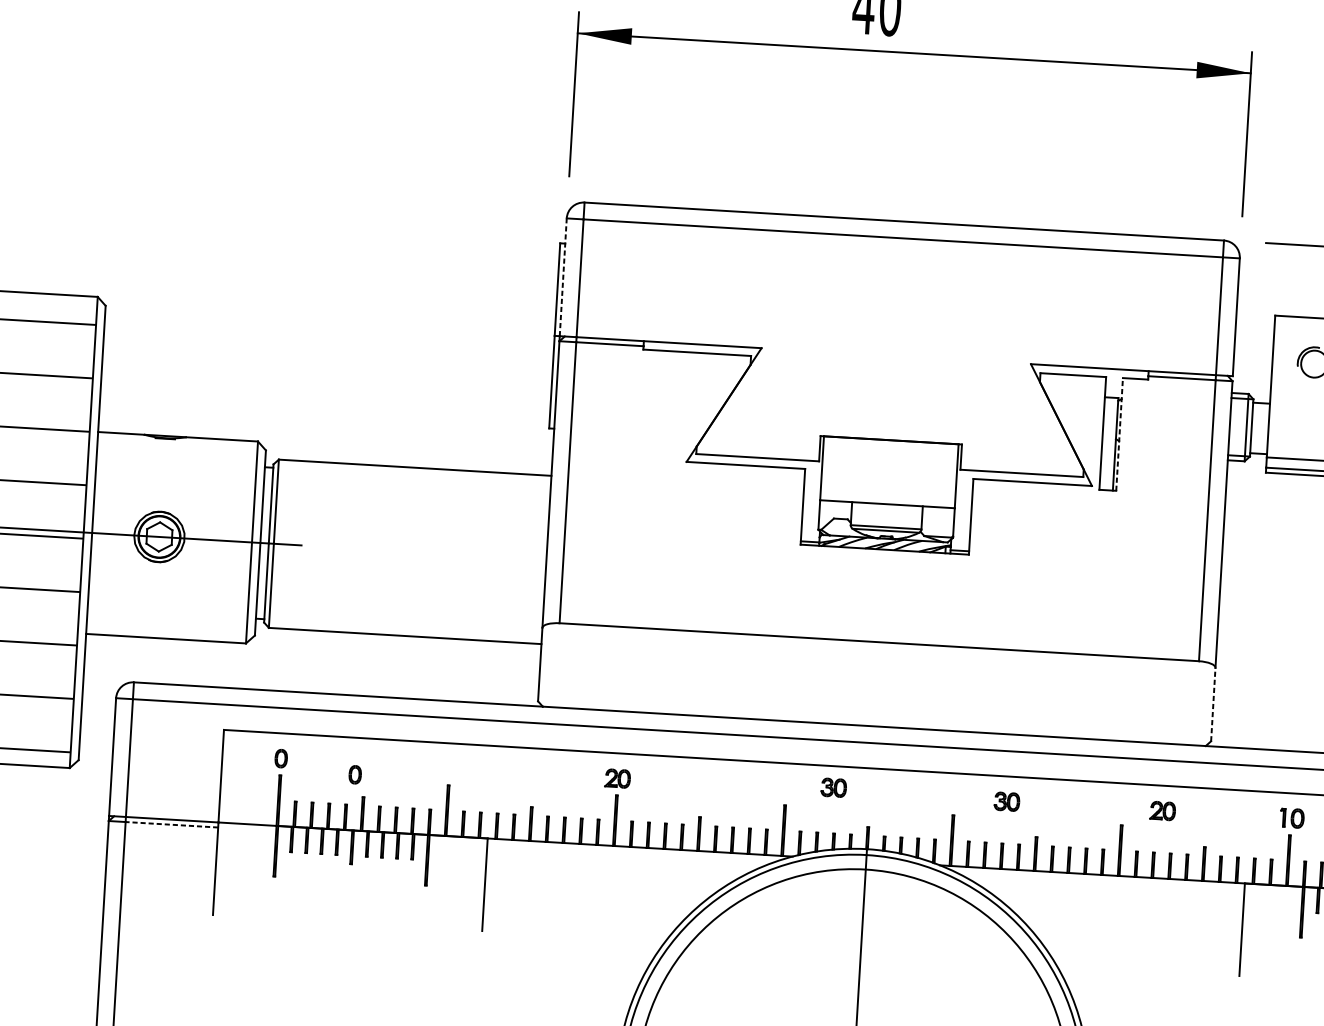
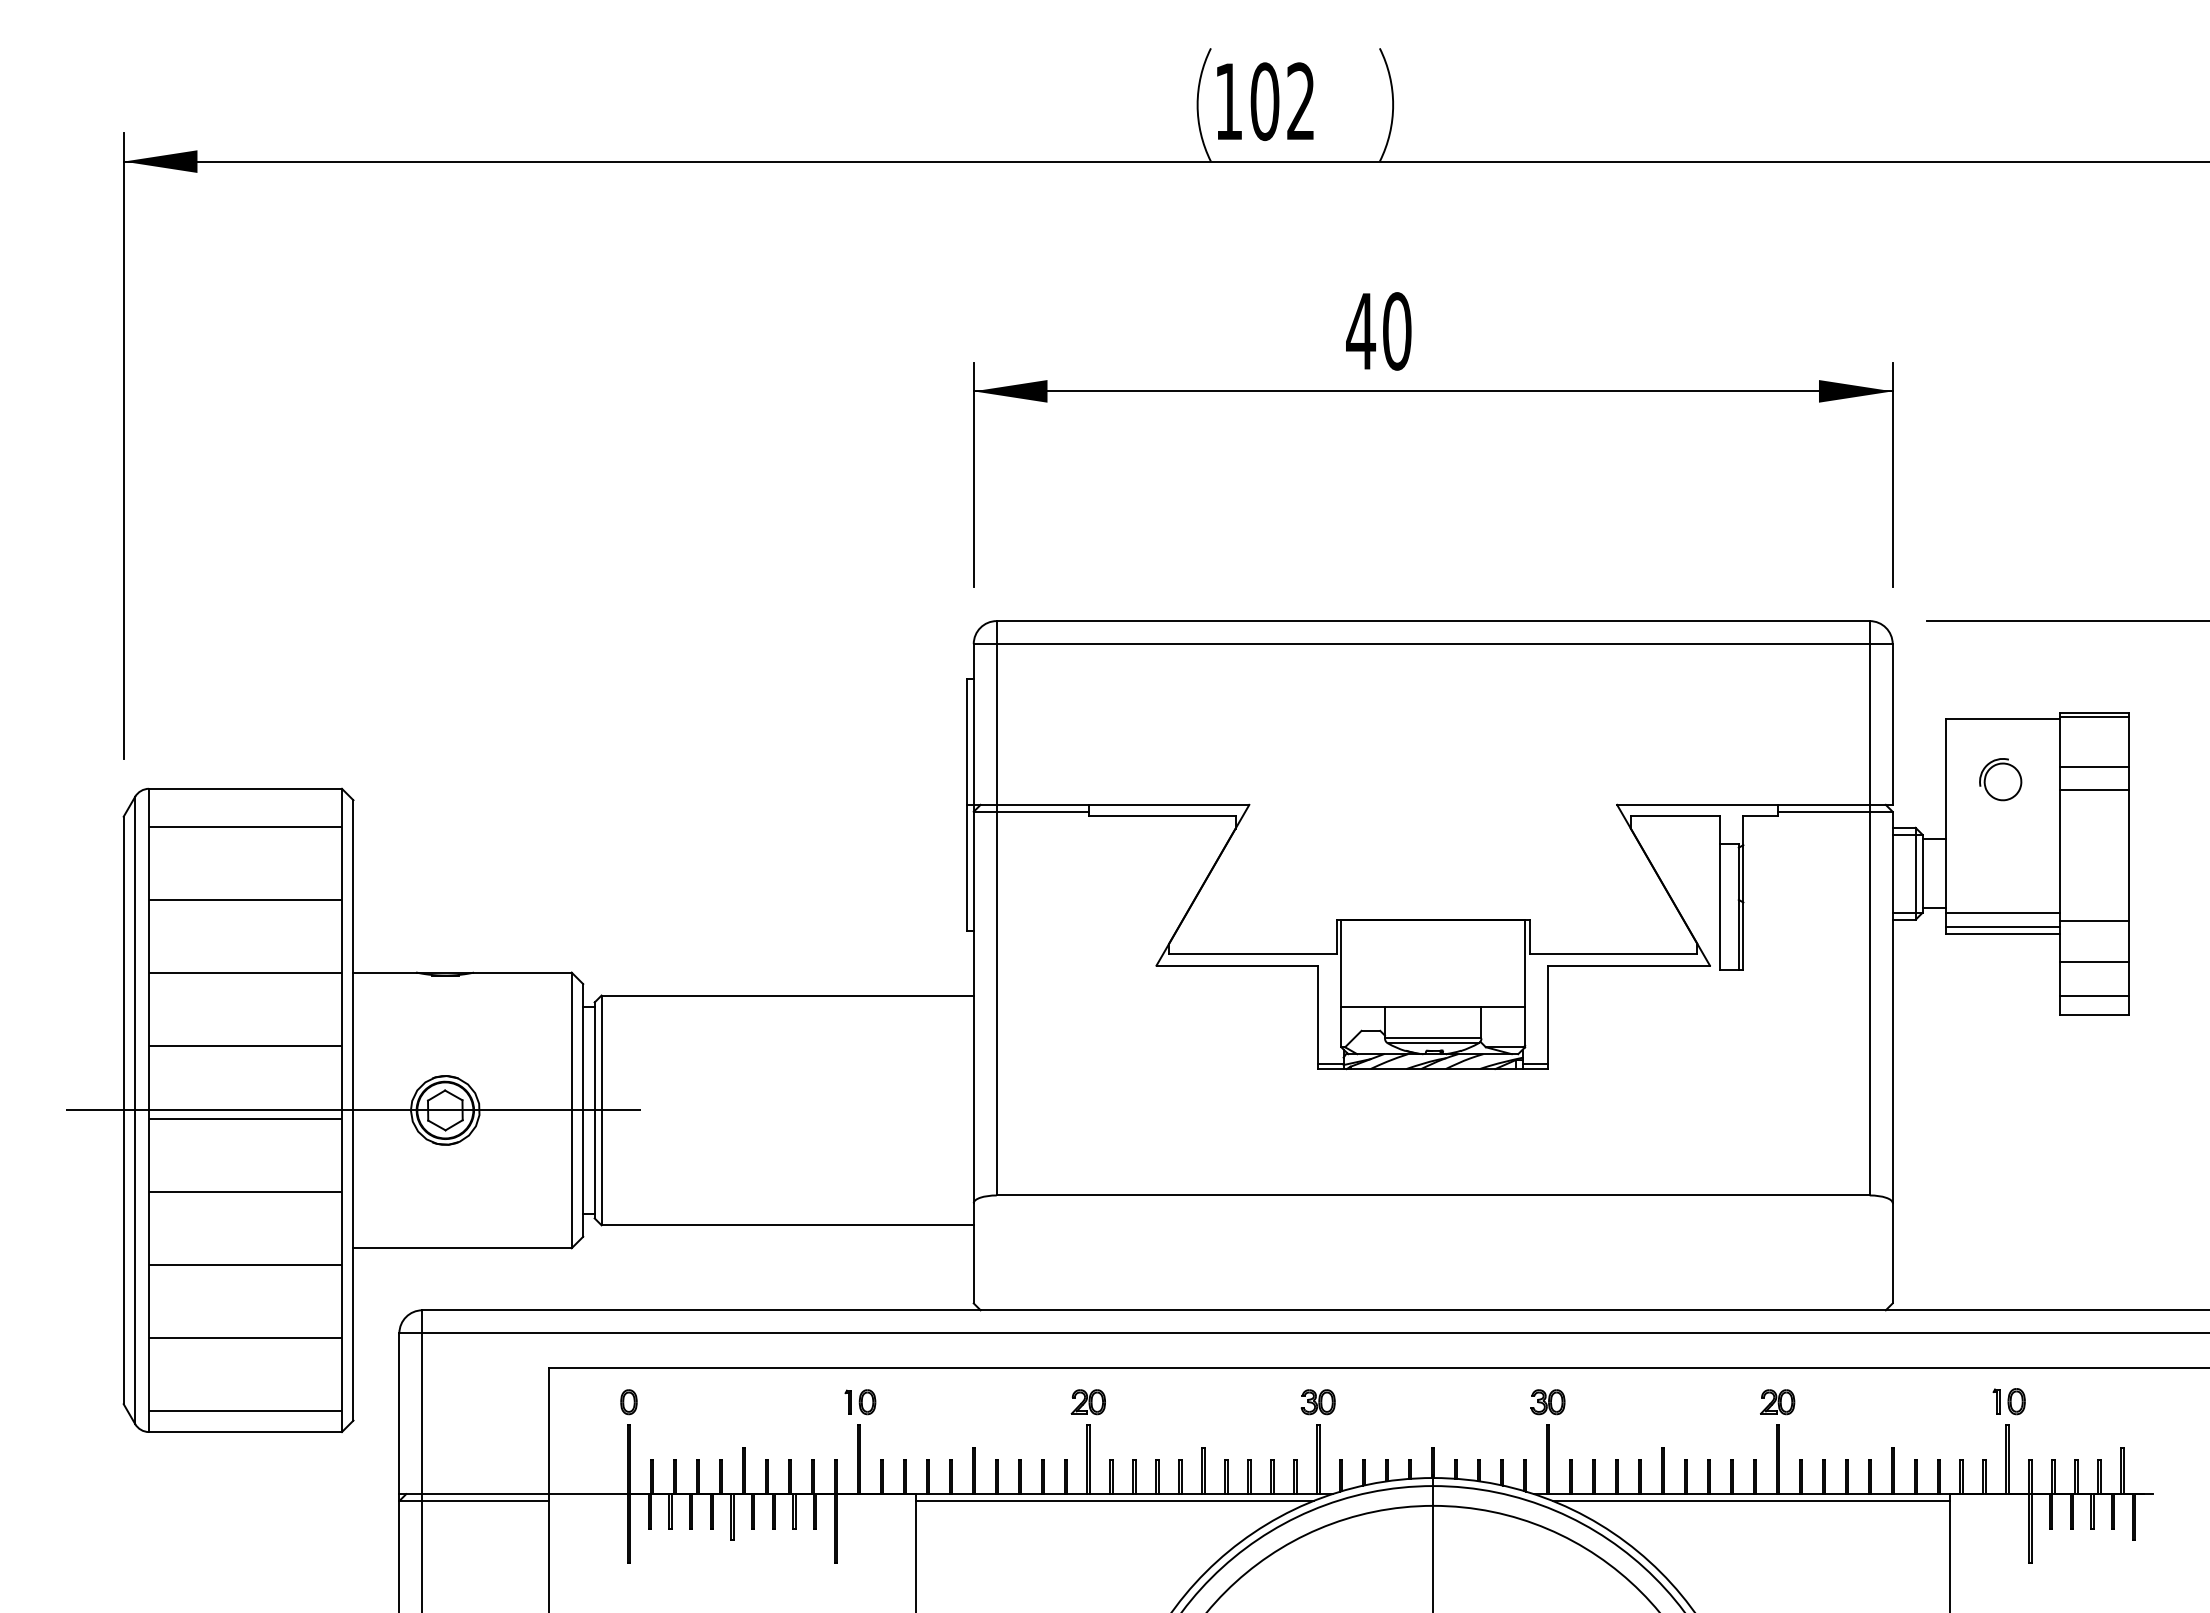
line: (563, 276) -> (973, 723), dashed -> solid
line: (1119, 434) -> (1743, 893), dashed -> solid
line: (1213, 703) -> (1892, 1252), dashed -> solid
part: (450, 768) -> (860, 1402), added
part: (354, 775) -> (730, 1418), removed
part: (833, 788) -> (1317, 1402), moved
part: (1006, 801) -> (1547, 1402), moved
part: (1162, 811) -> (1777, 1402), moved
line: (171, 824) -> (485, 1500), dashed -> solid
line: (632, 851) -> (1114, 1500), added
line: (1099, 879) -> (1751, 1500), added

